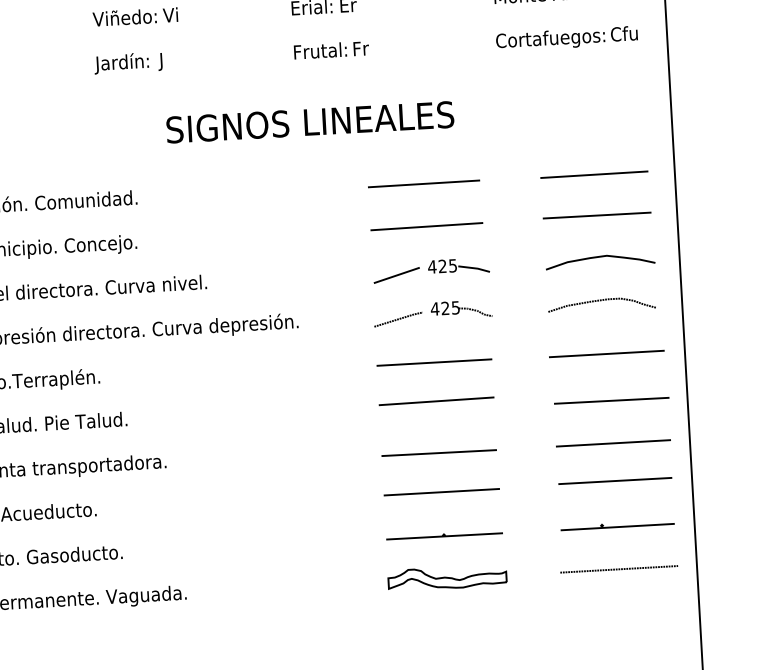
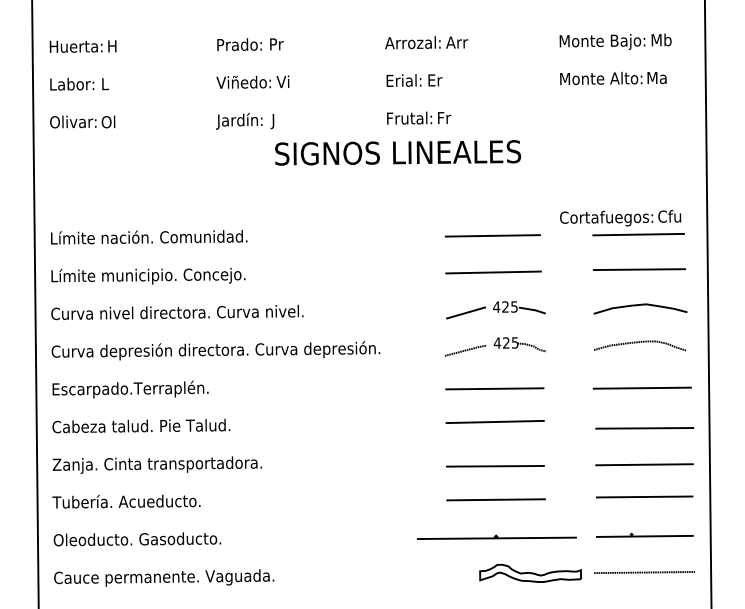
text: (566, 38) -> (620, 218), moved
text: (310, 121) -> (398, 152), moved
part: (444, 535) -> (496, 536), size x1.6
part: (447, 577) -> (530, 572), moved

